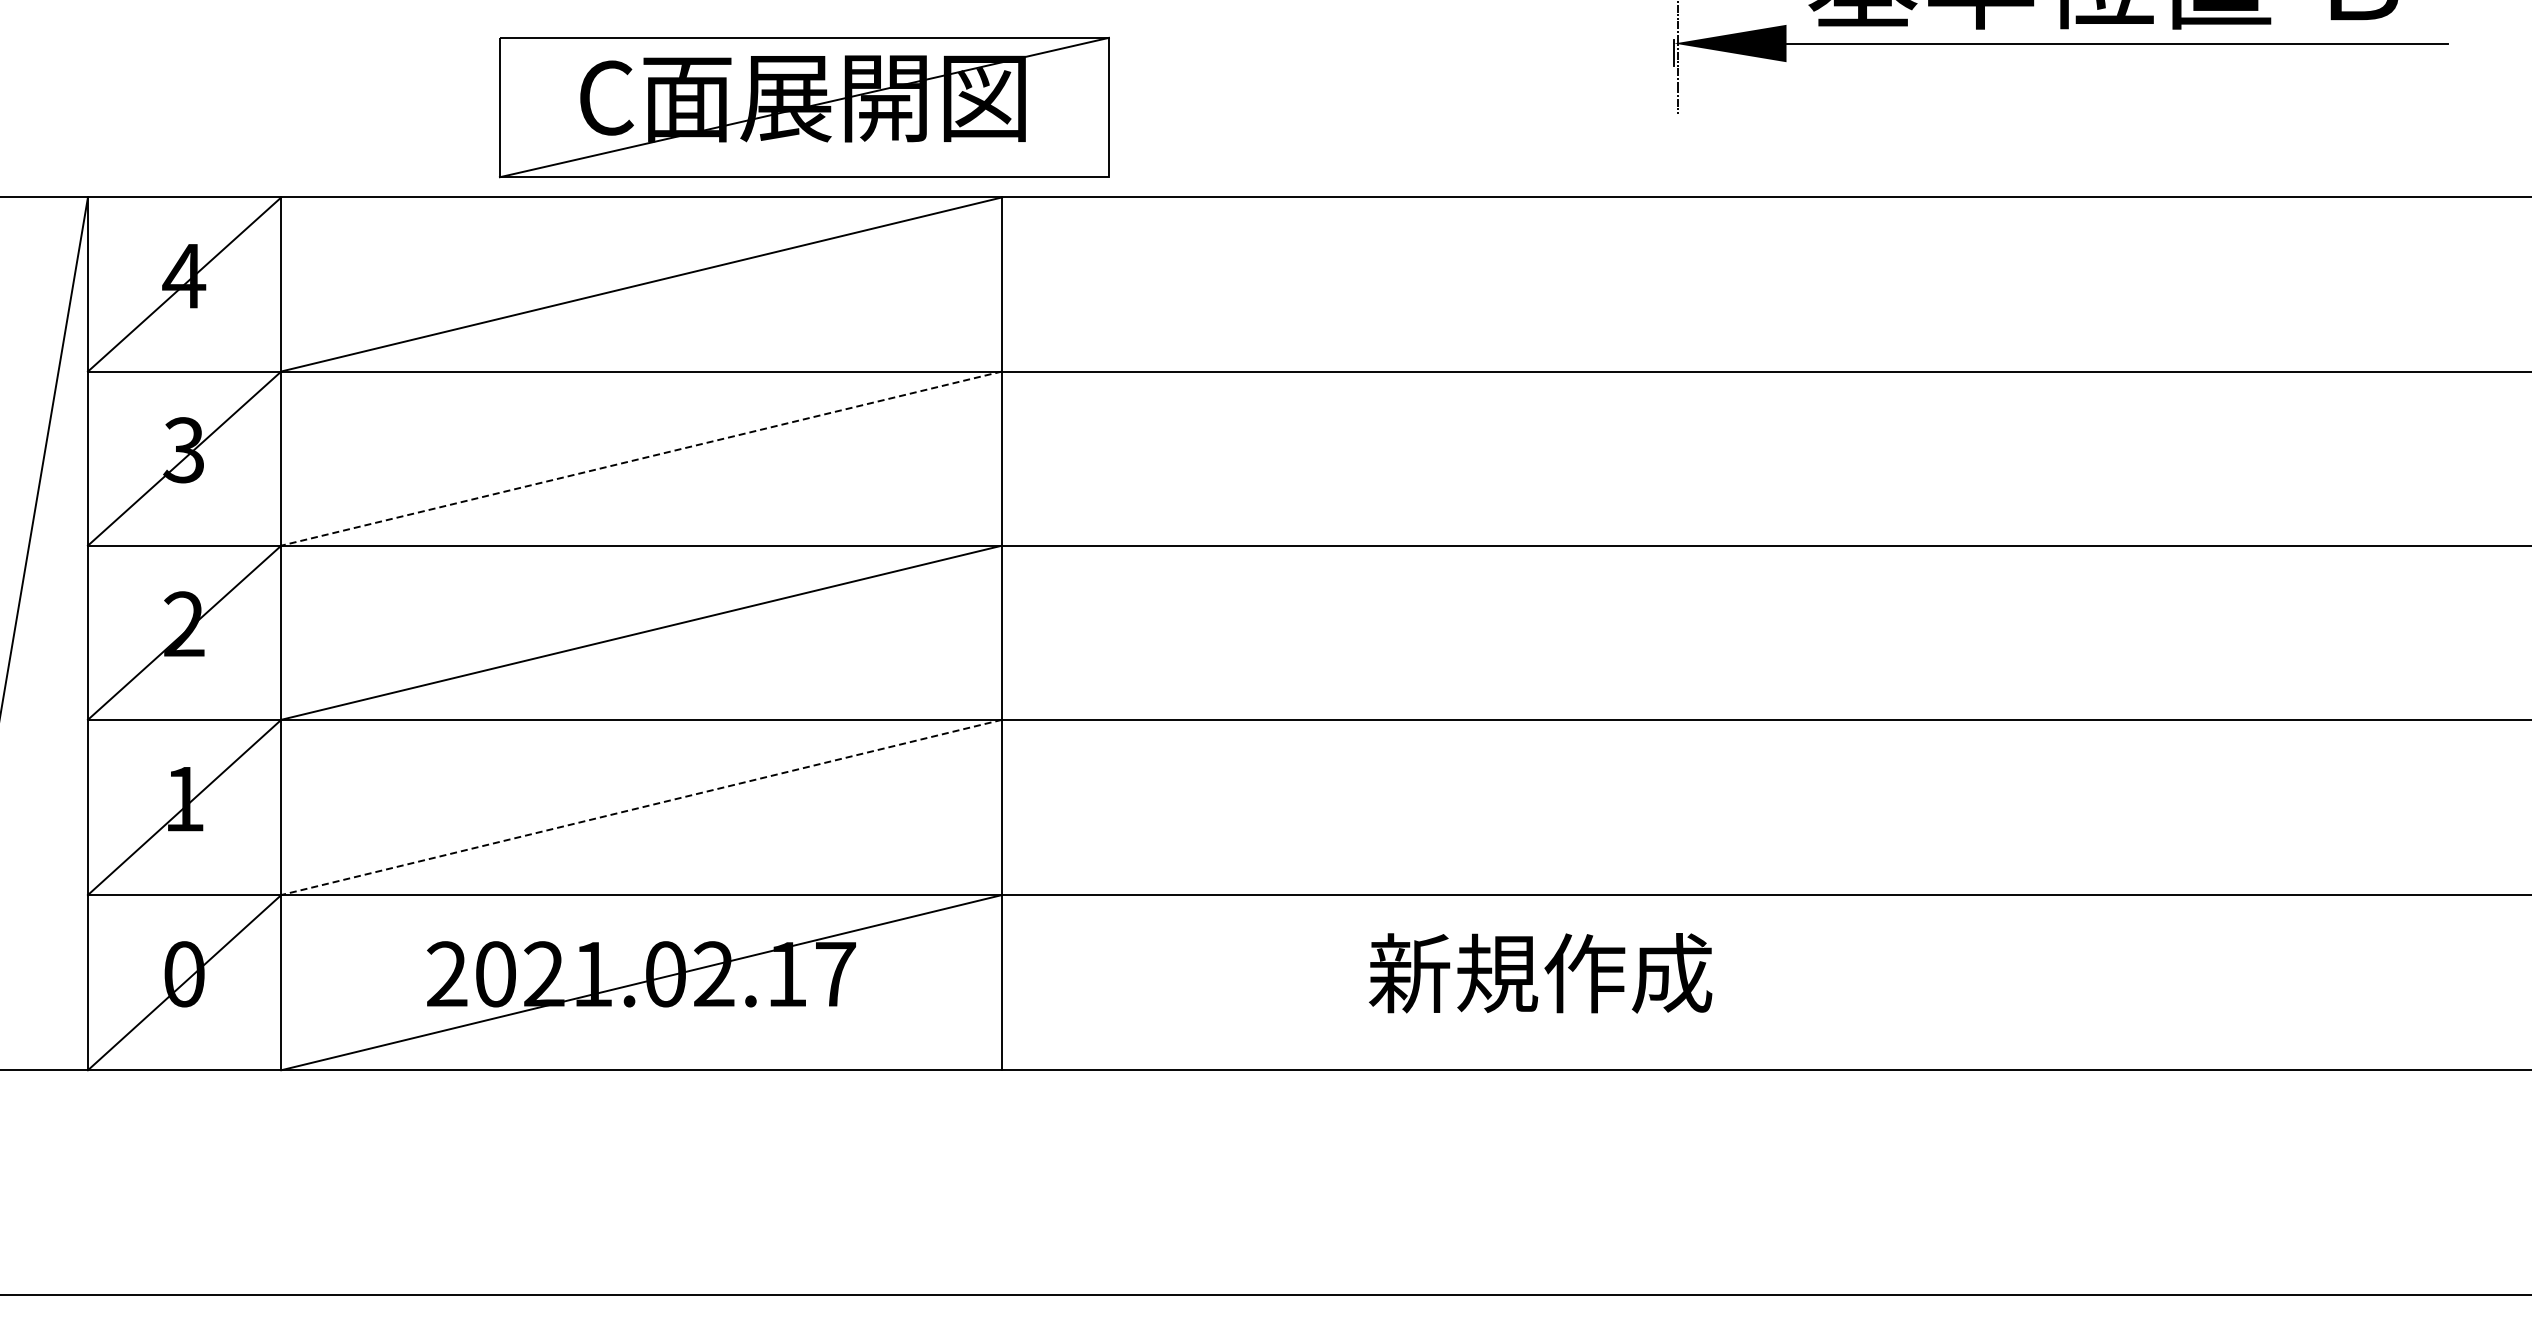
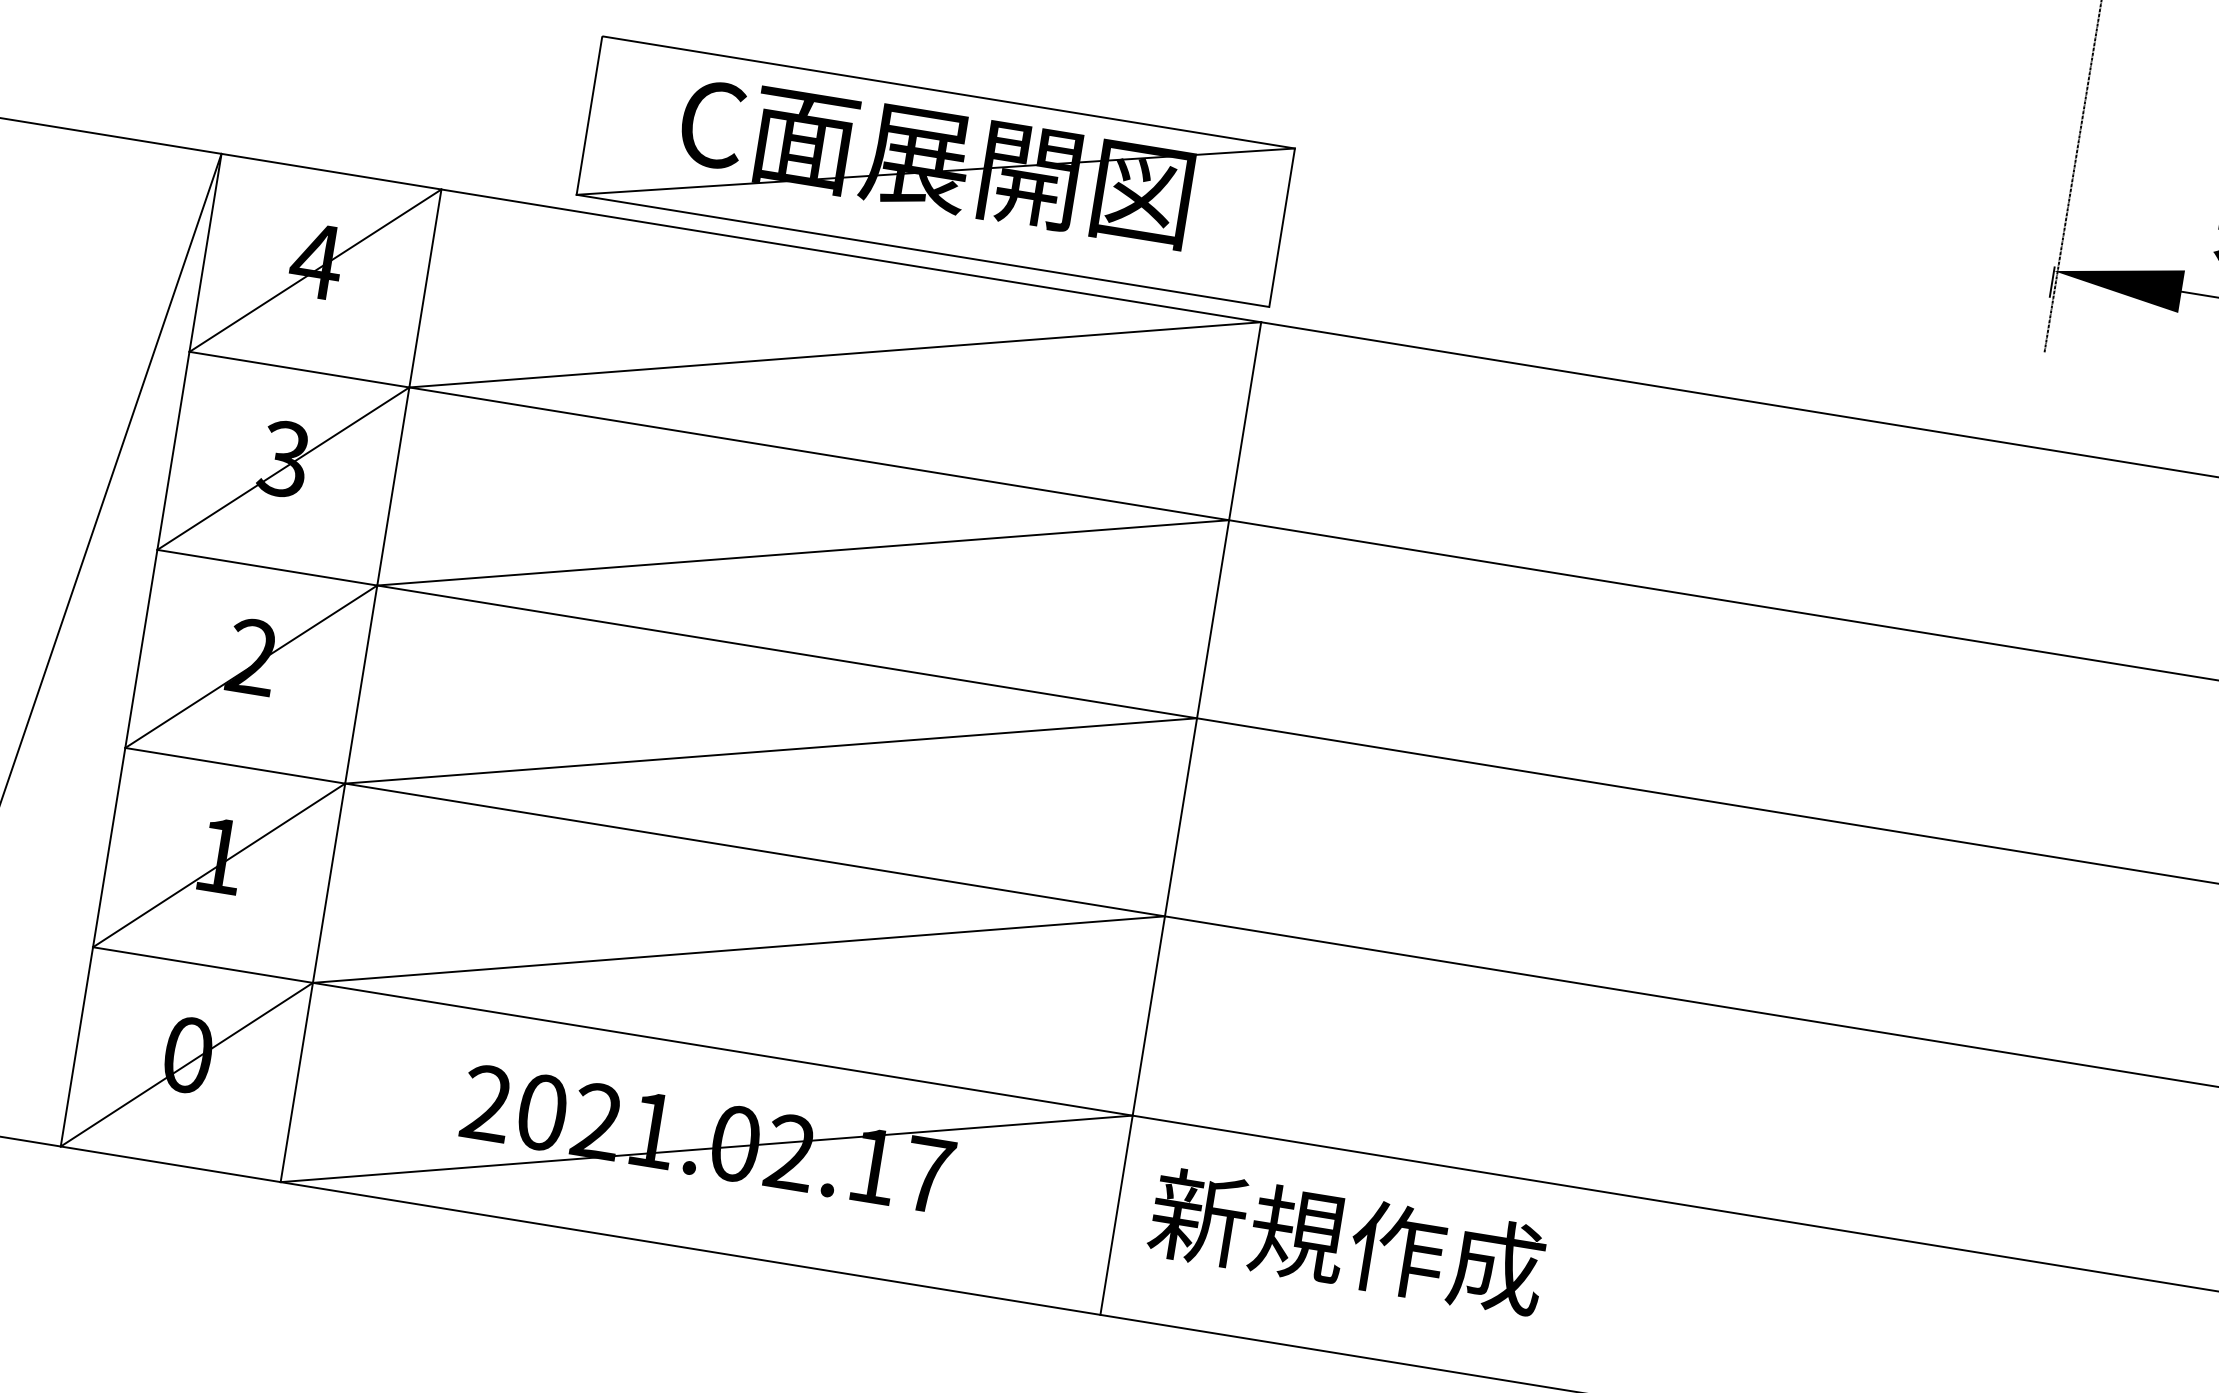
part: (804, 107) -> (935, 171), moved
line: (641, 458) -> (802, 552), dashed -> solid
line: (641, 807) -> (738, 949), dashed -> solid
text: (1540, 973) -> (1347, 1241), moved

